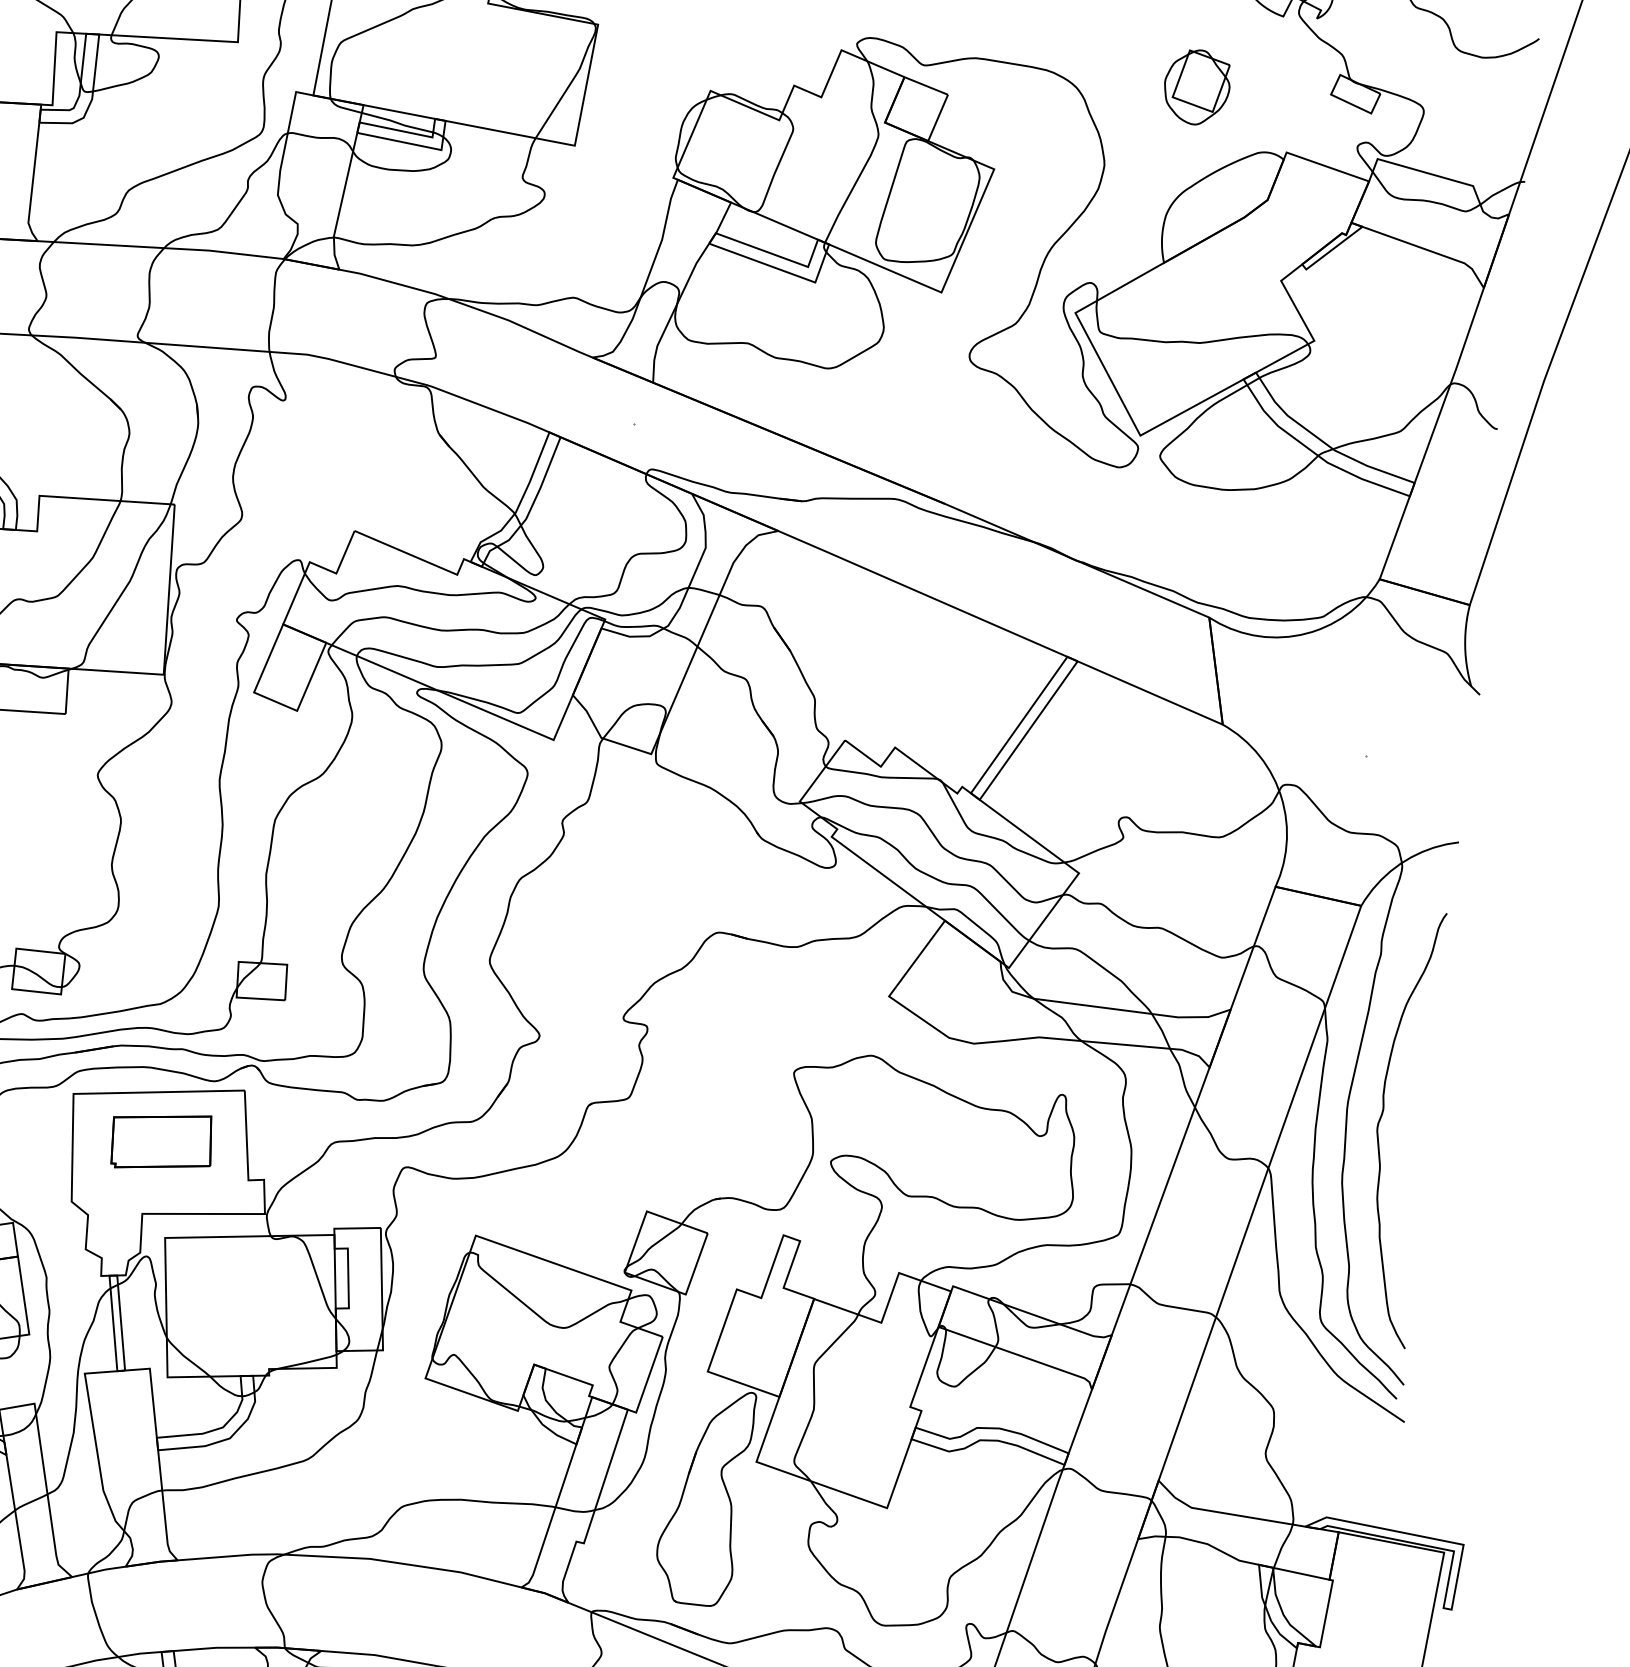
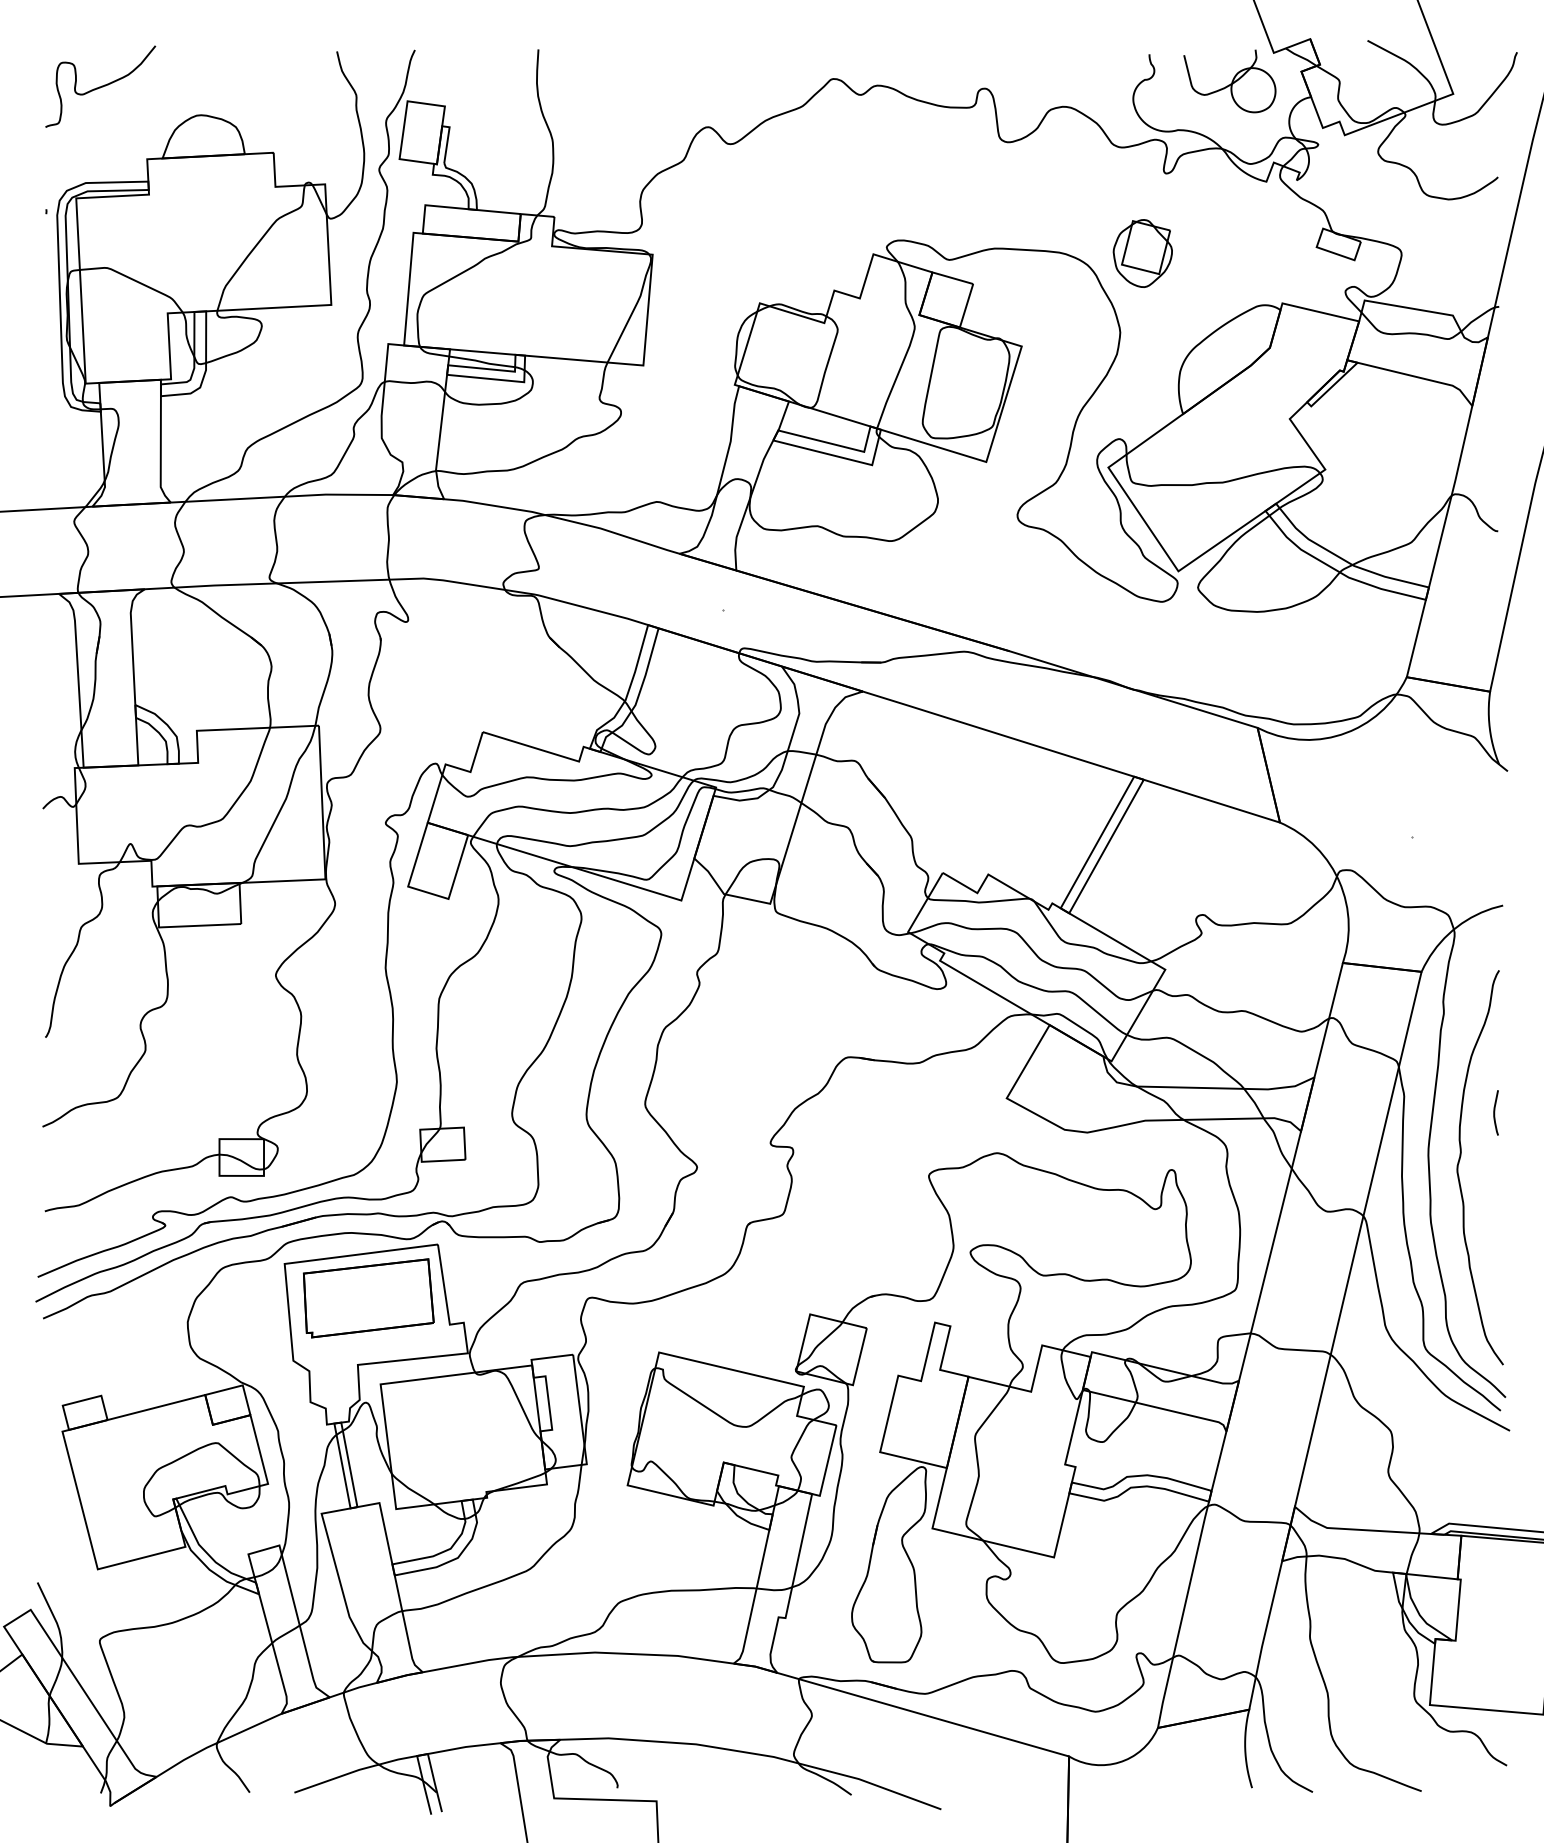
part: (1196, 87) -> (1142, 253), moved
curve: (1426, 1069) -> (1495, 1112), added
part: (161, 1141) -> (368, 1298), size x1.43

